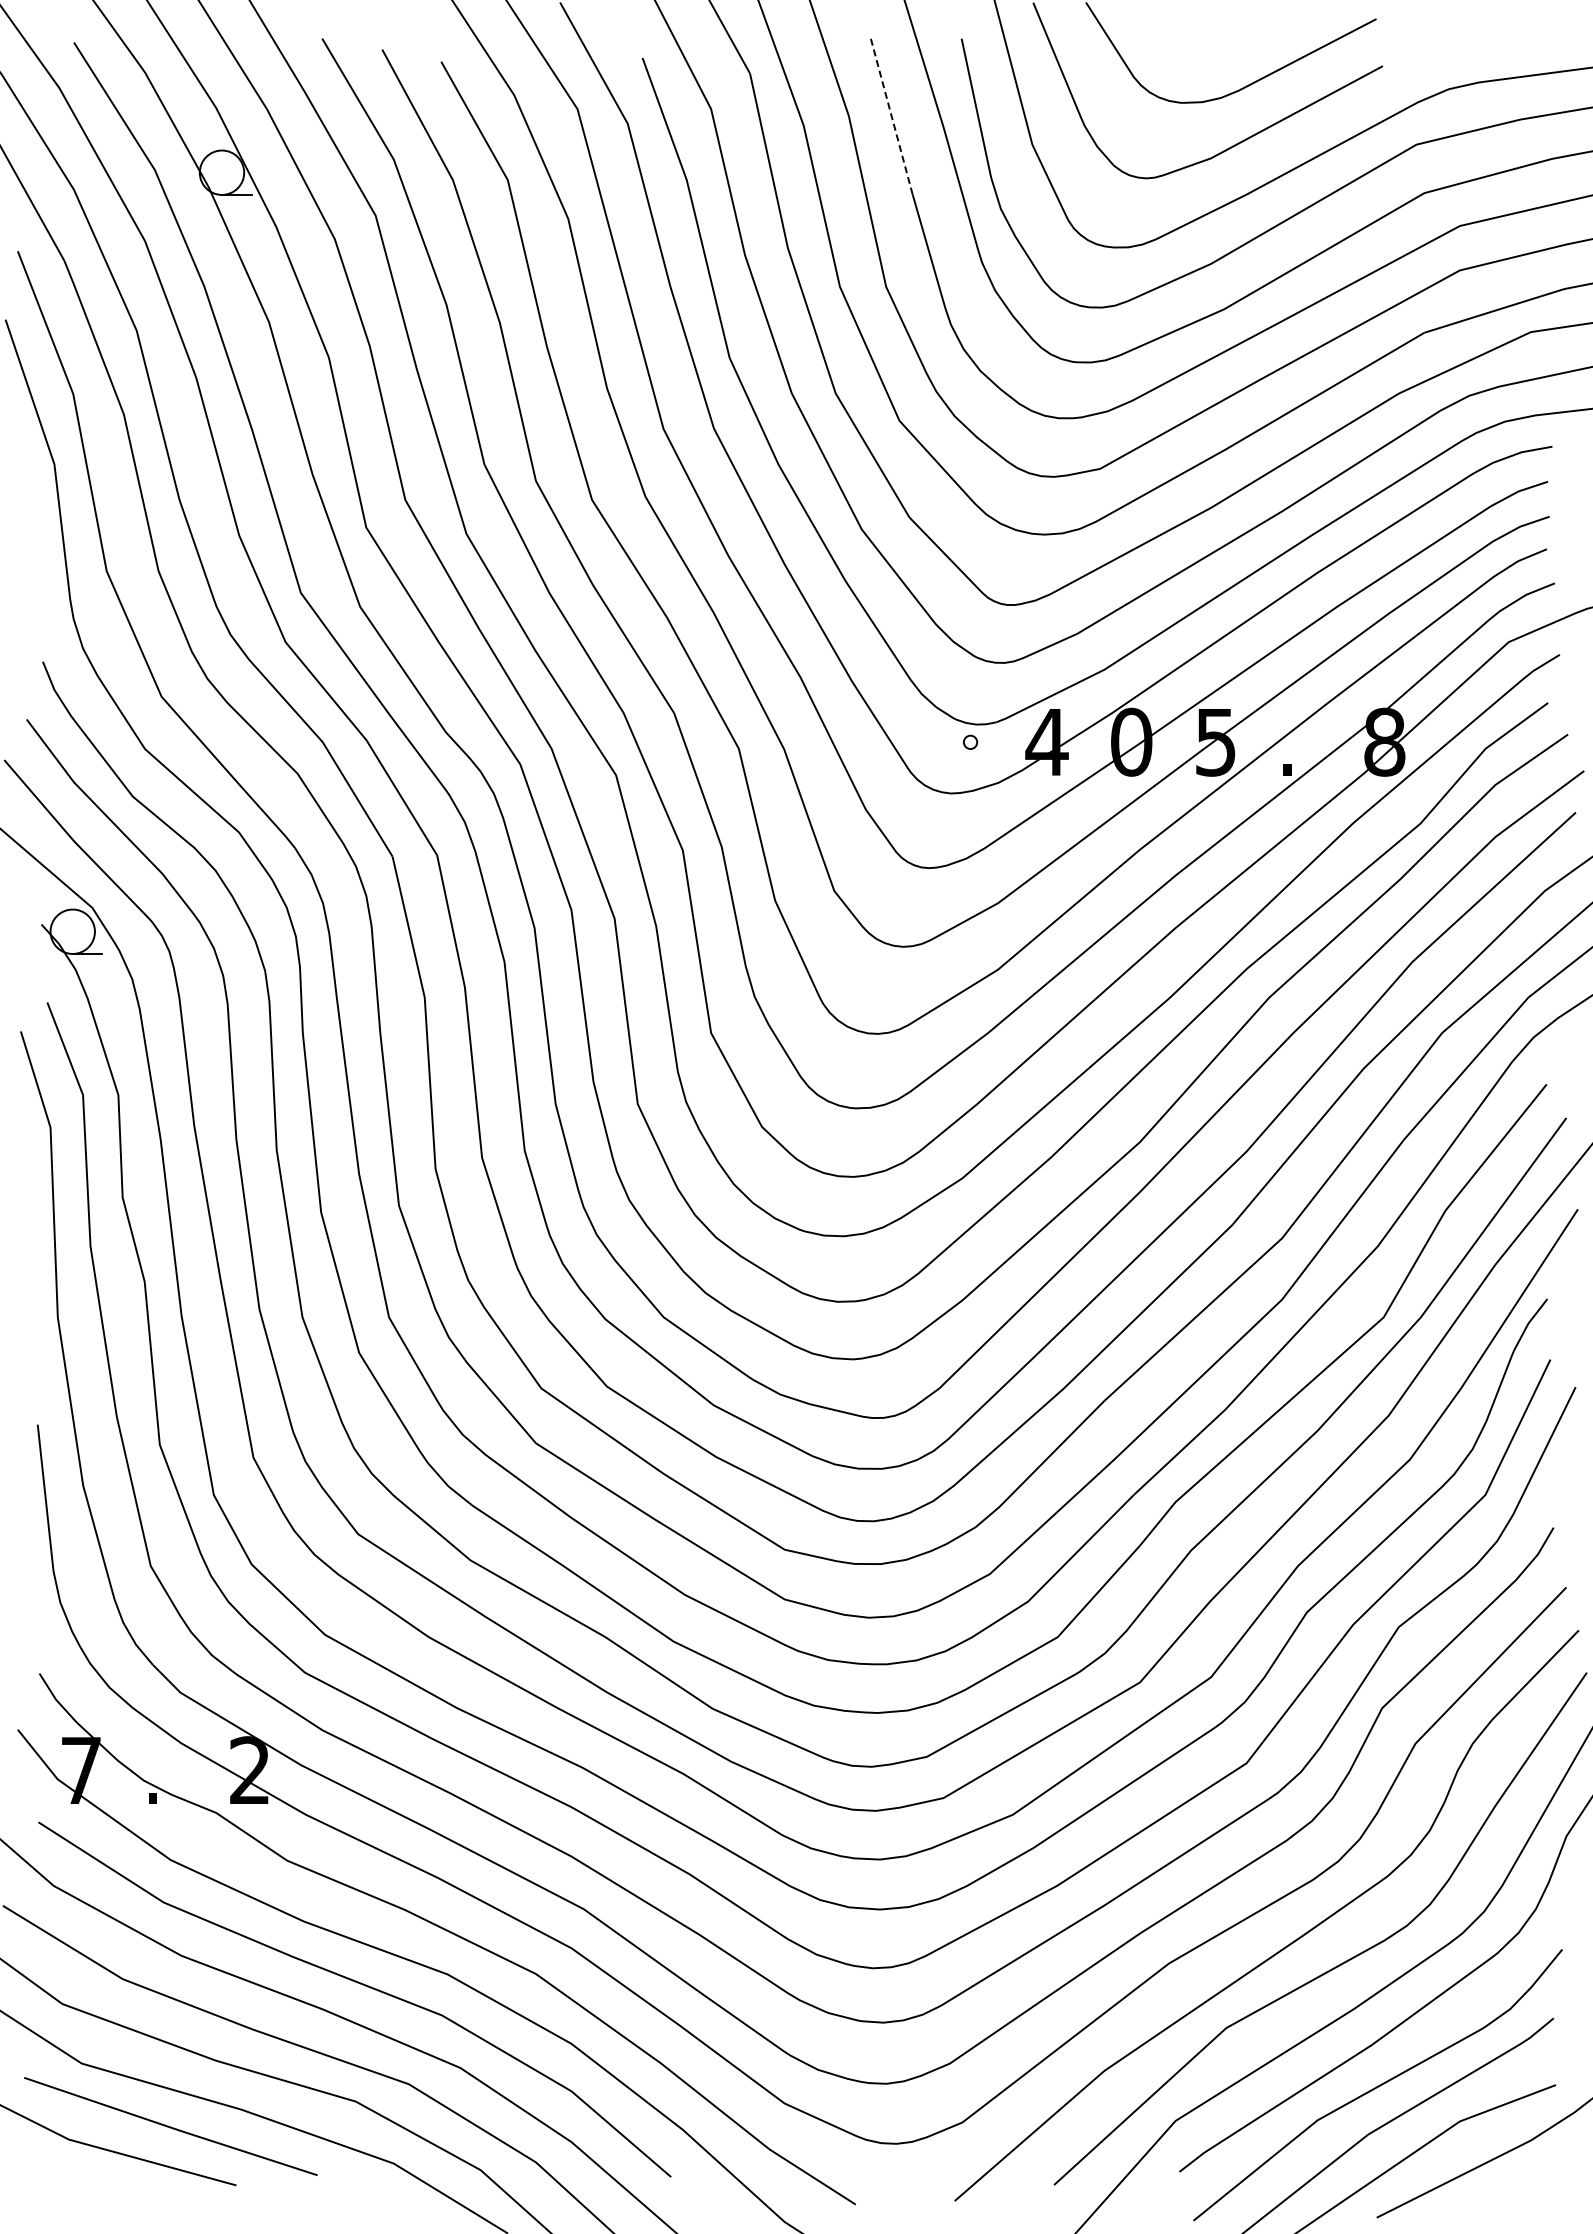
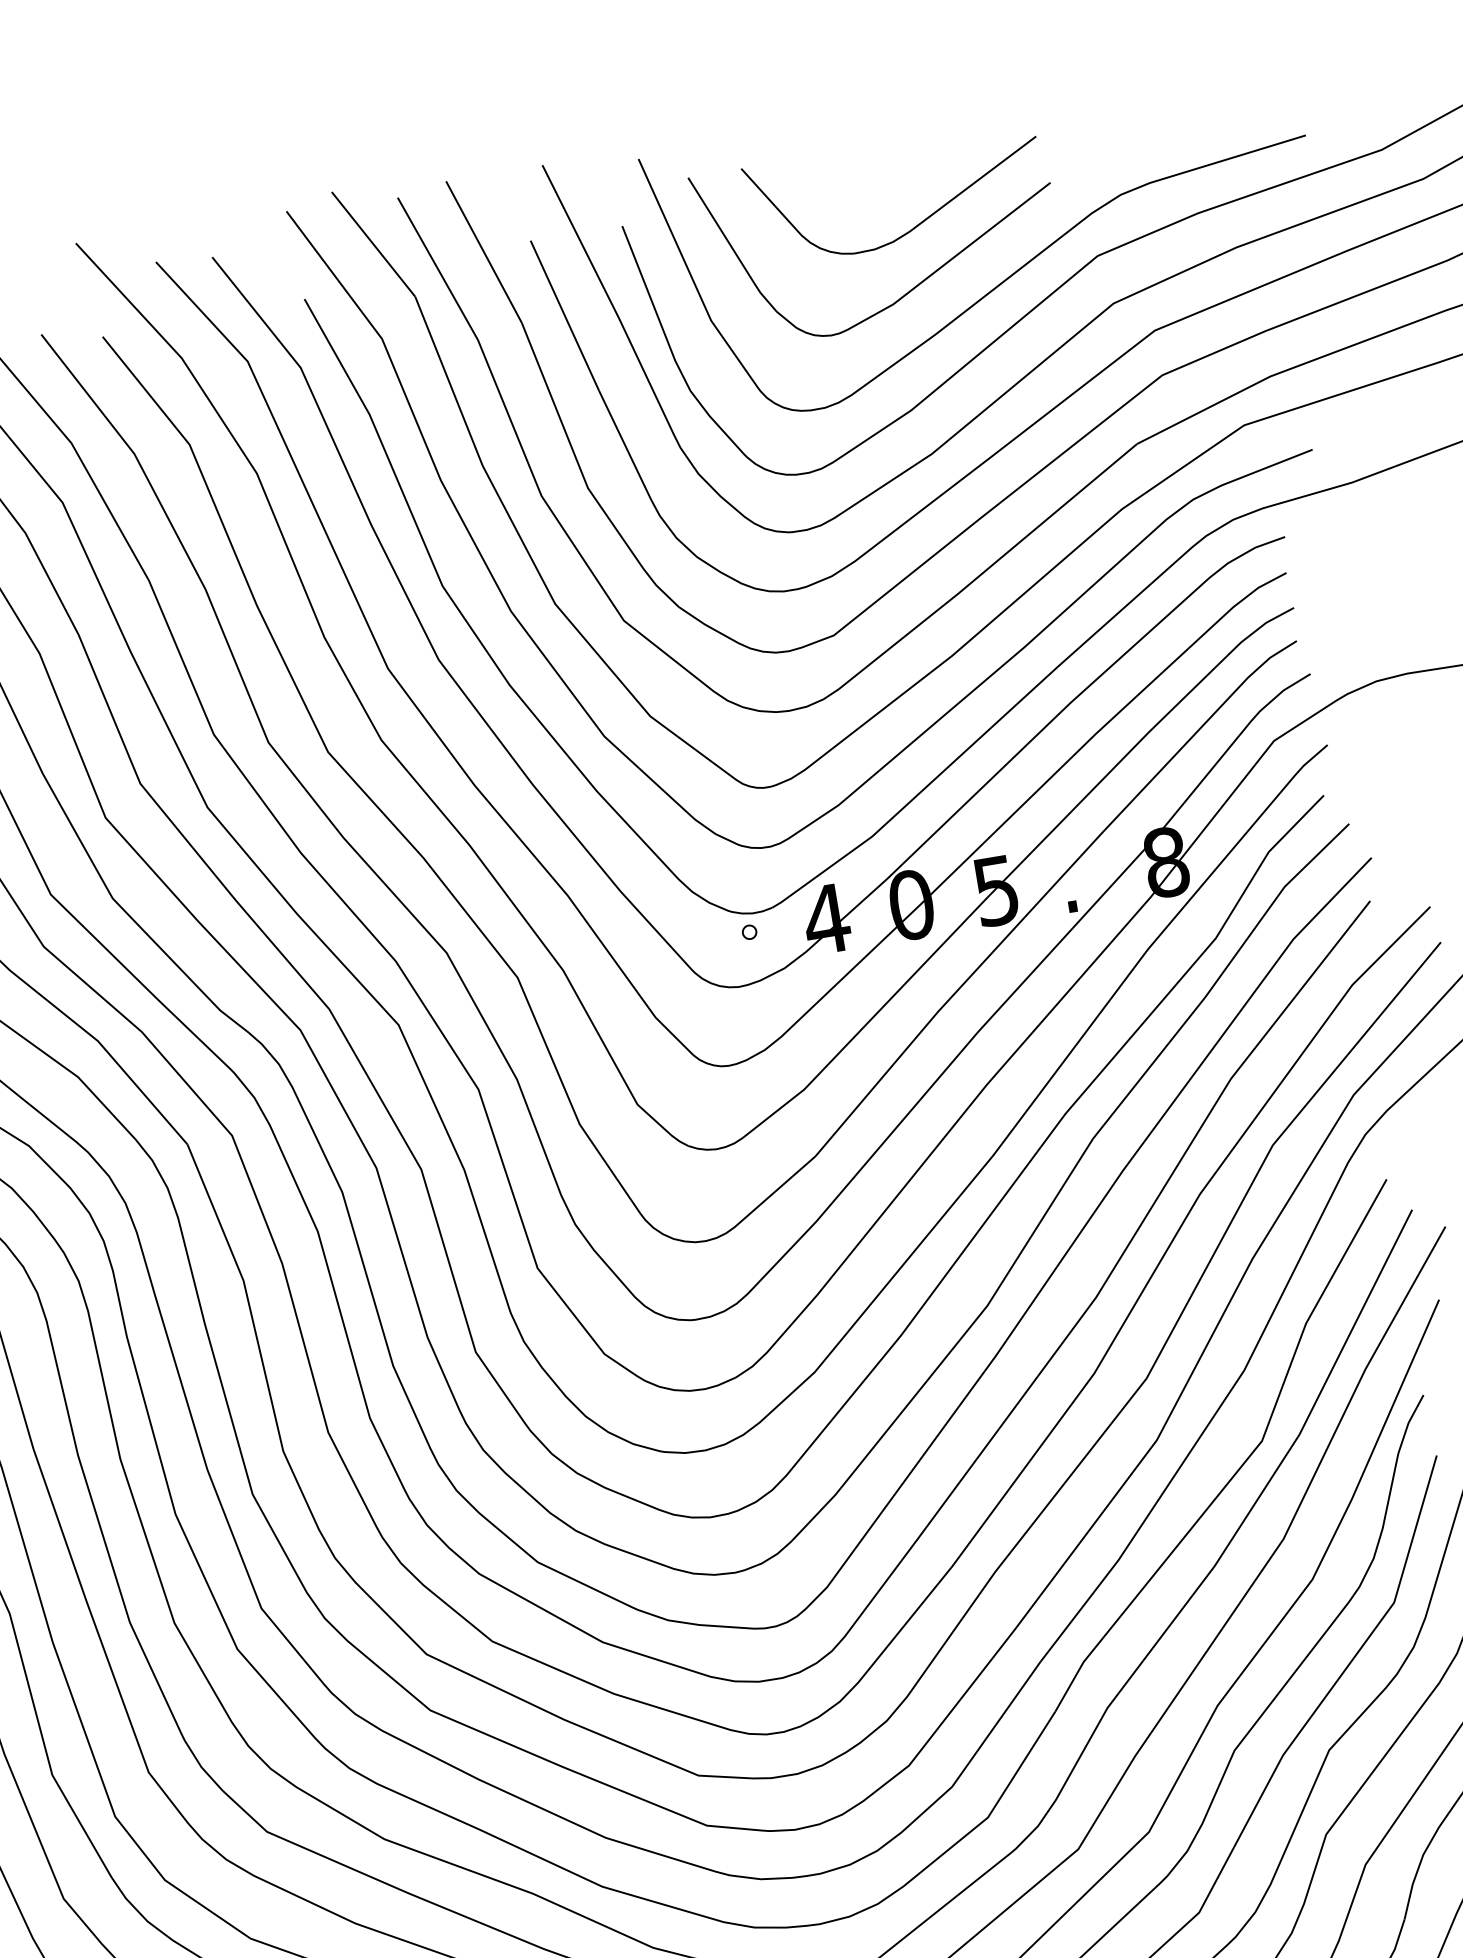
line: (891, 116) -> (564, 316), dashed -> solid

